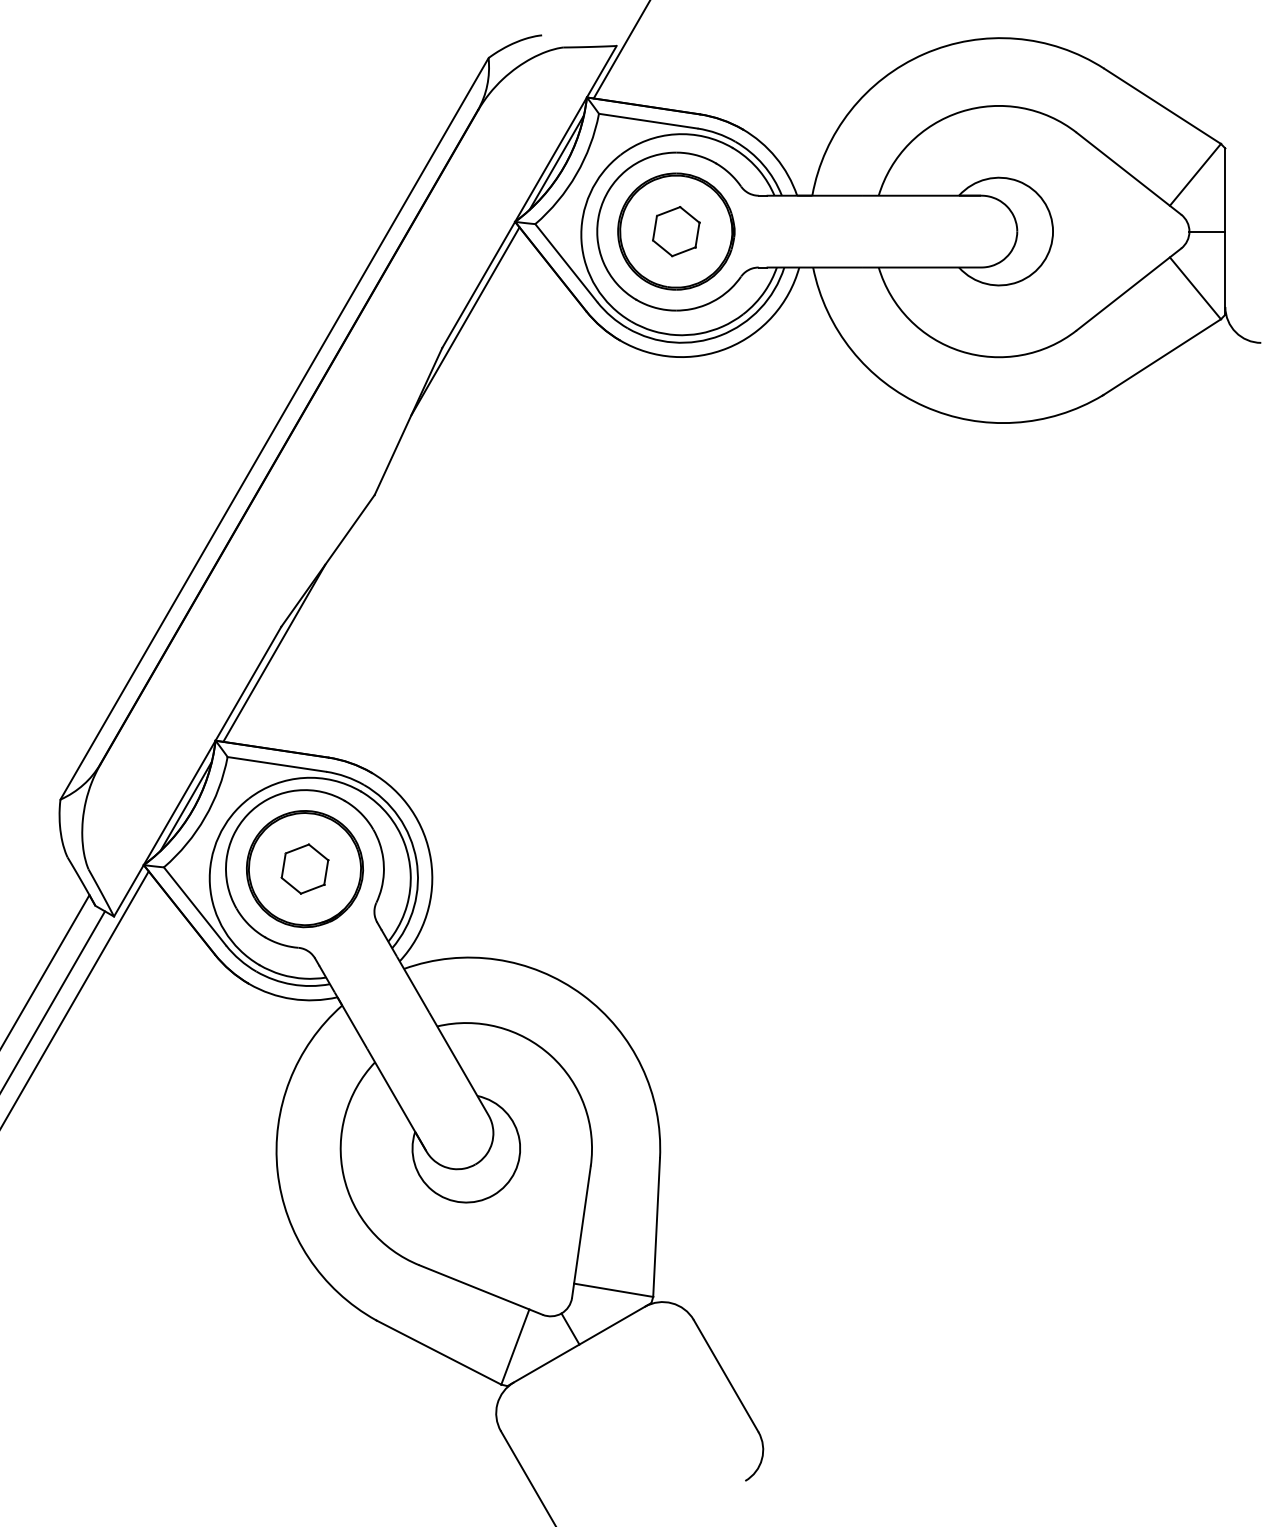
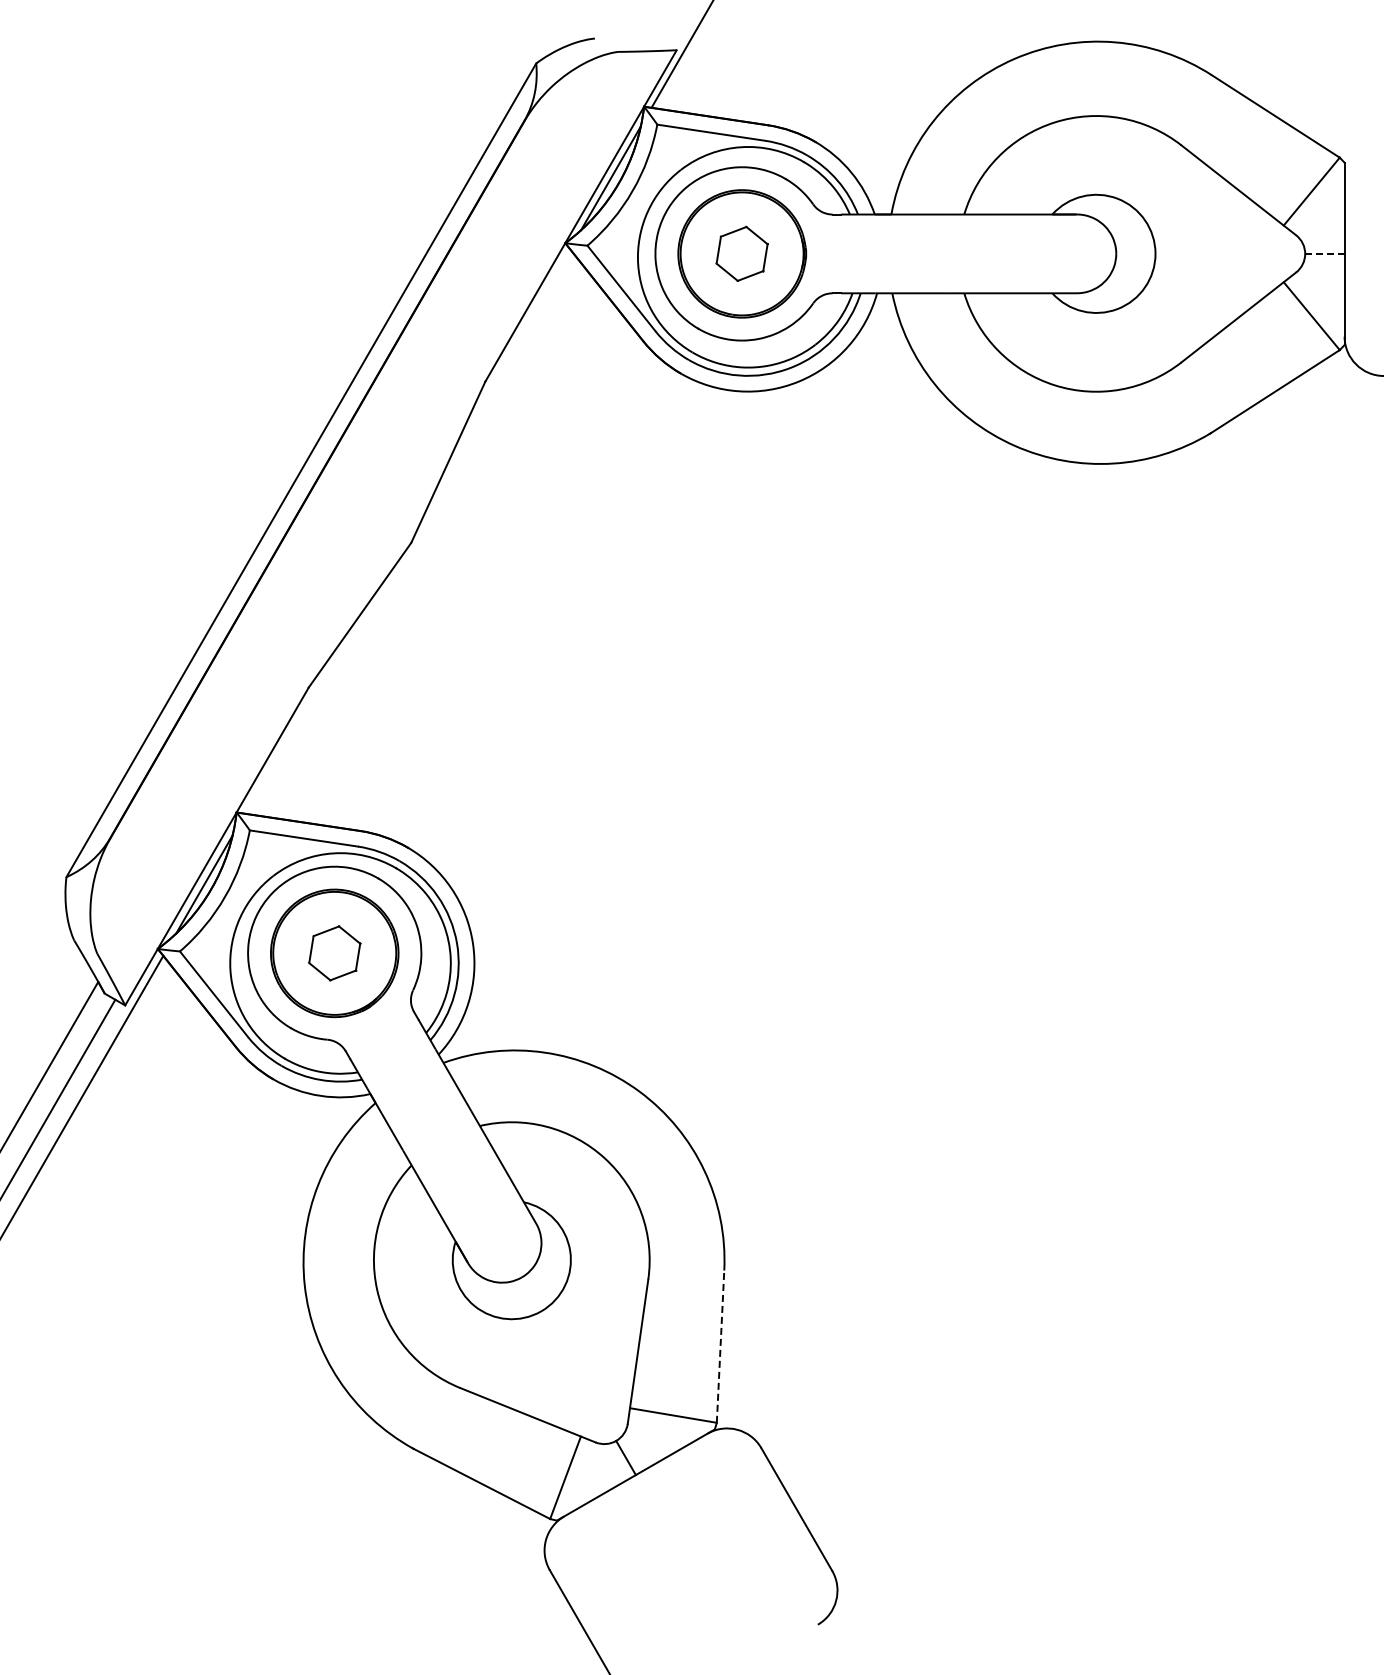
line: (1207, 231) -> (1324, 253), solid -> dashed
line: (465, 321) -> (510, 352), removed
line: (274, 653) -> (301, 716), removed
line: (656, 1227) -> (720, 1346), solid -> dashed

